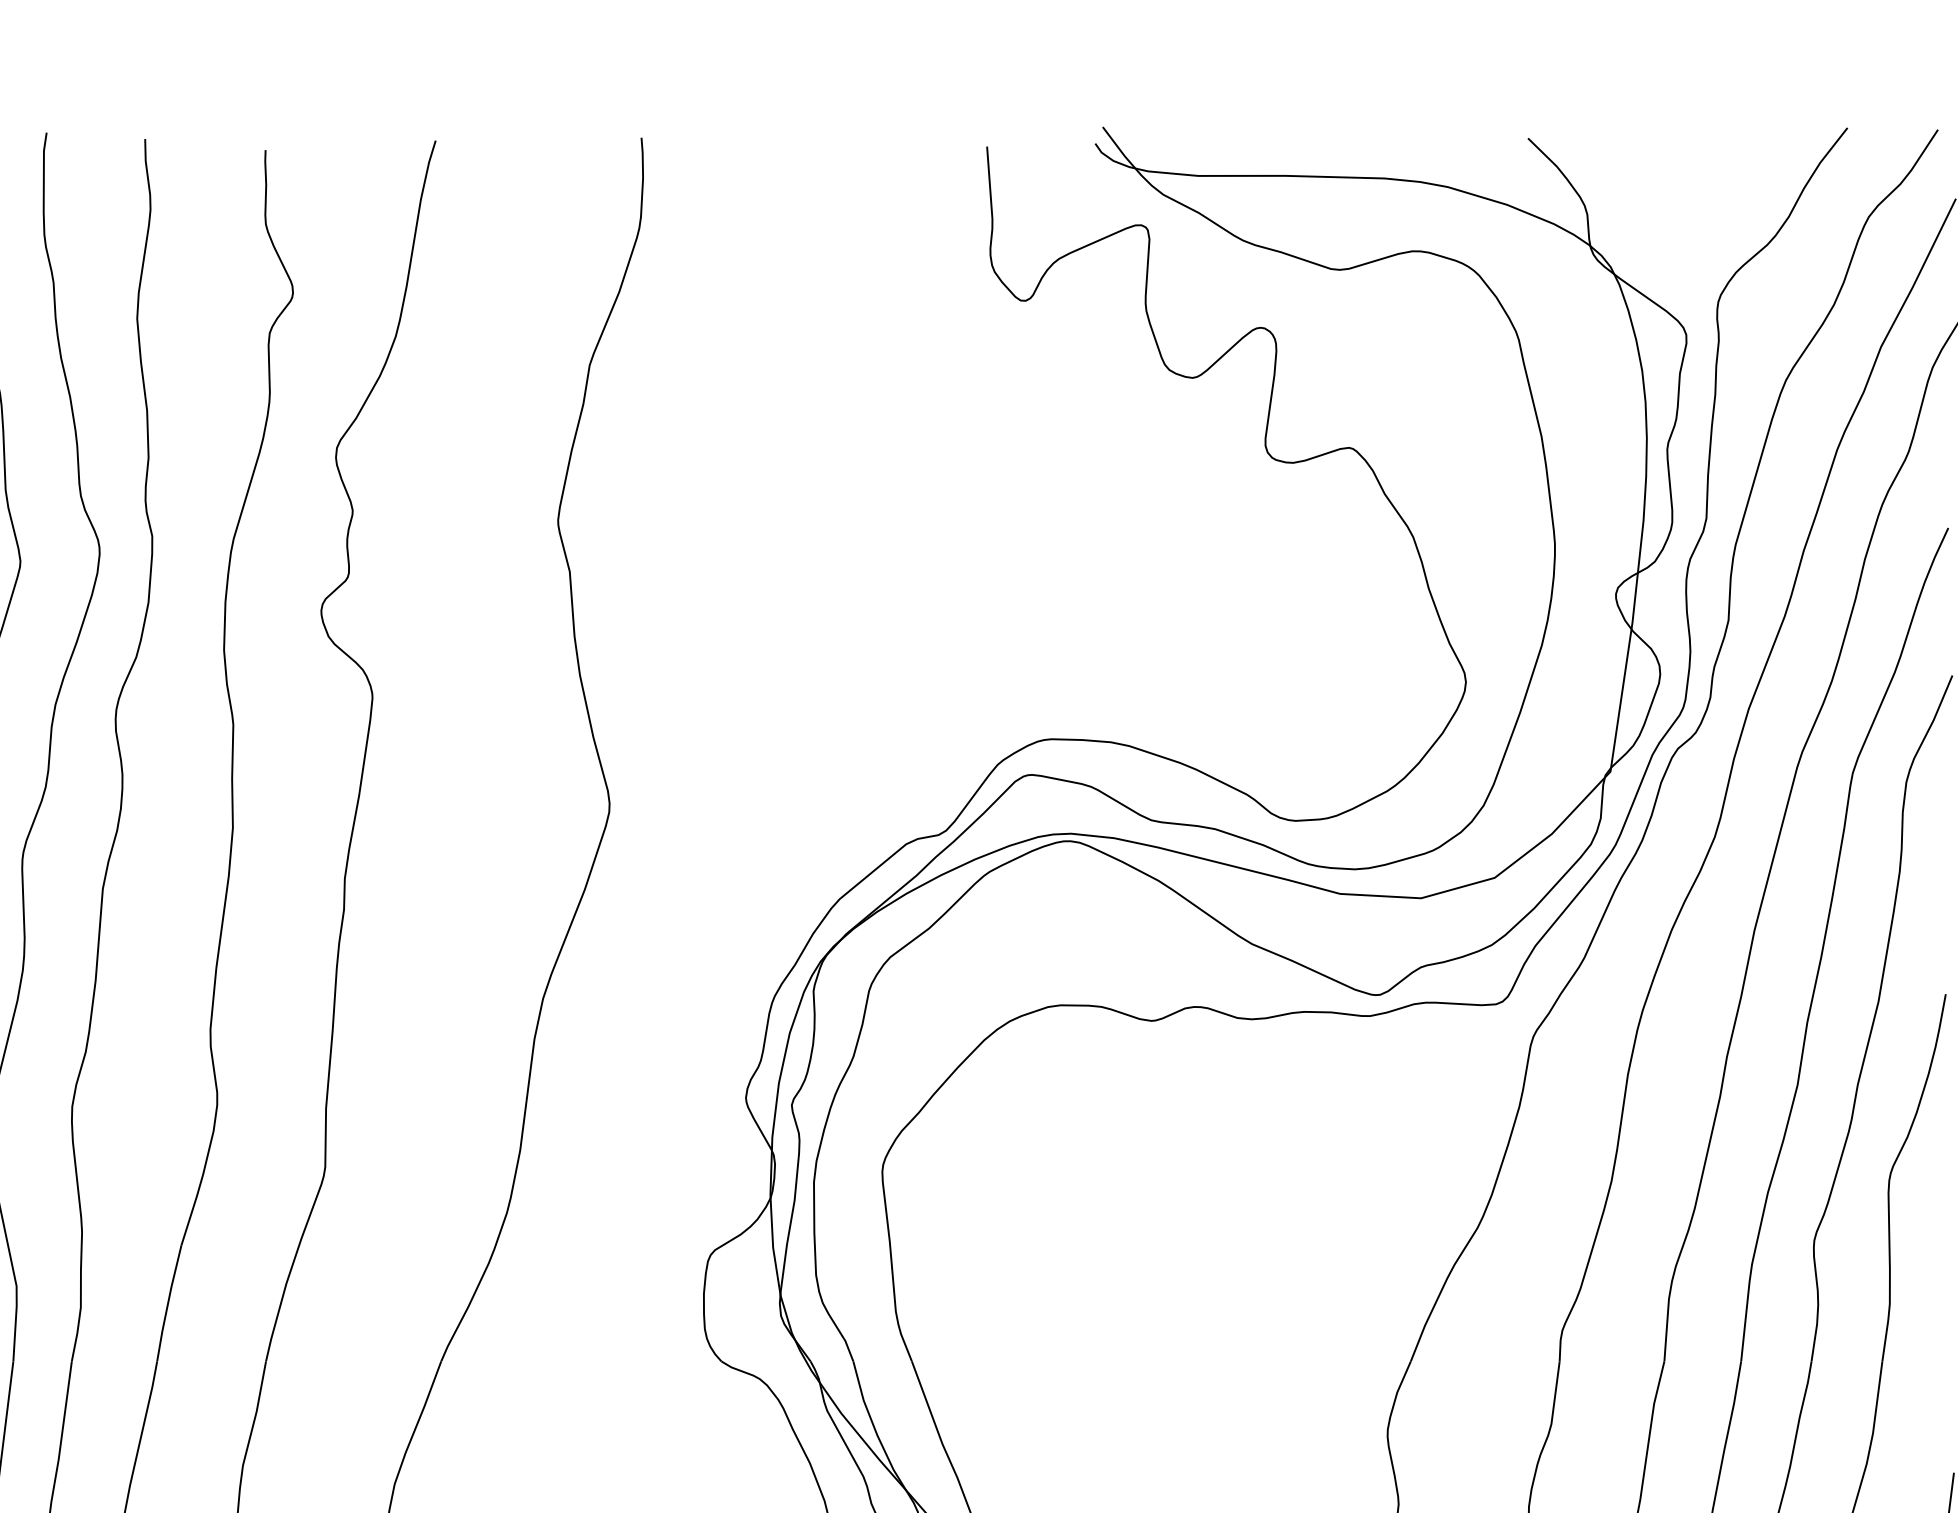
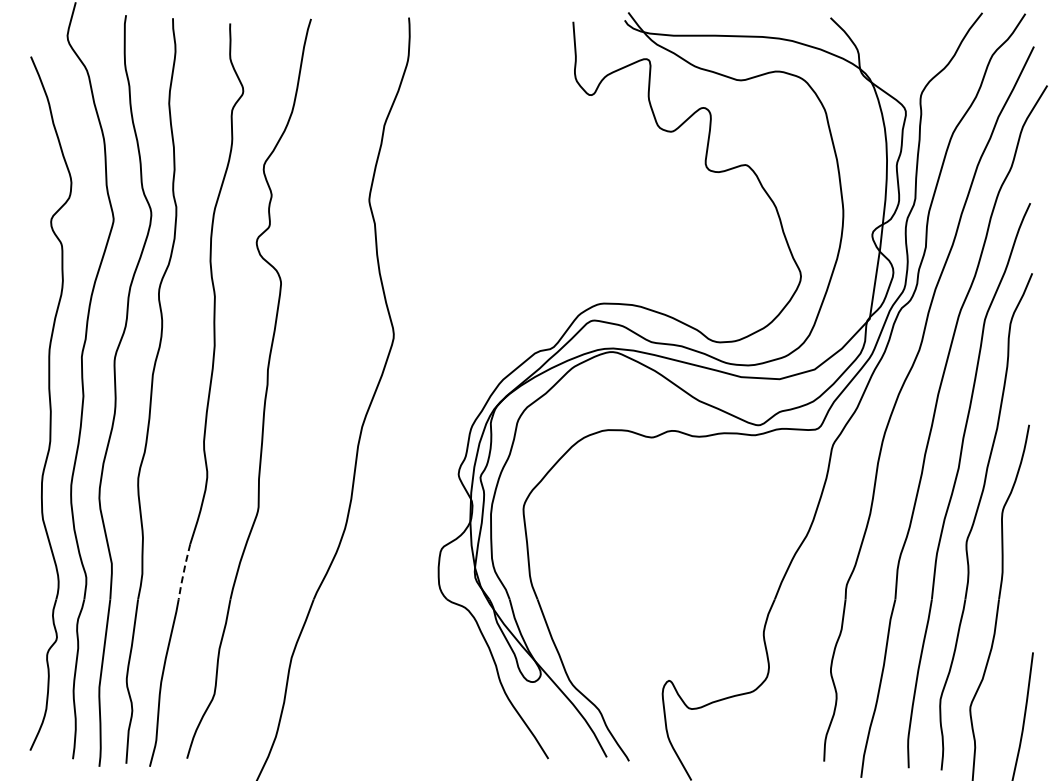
line: (167, 1302) -> (183, 571), solid -> dashed

